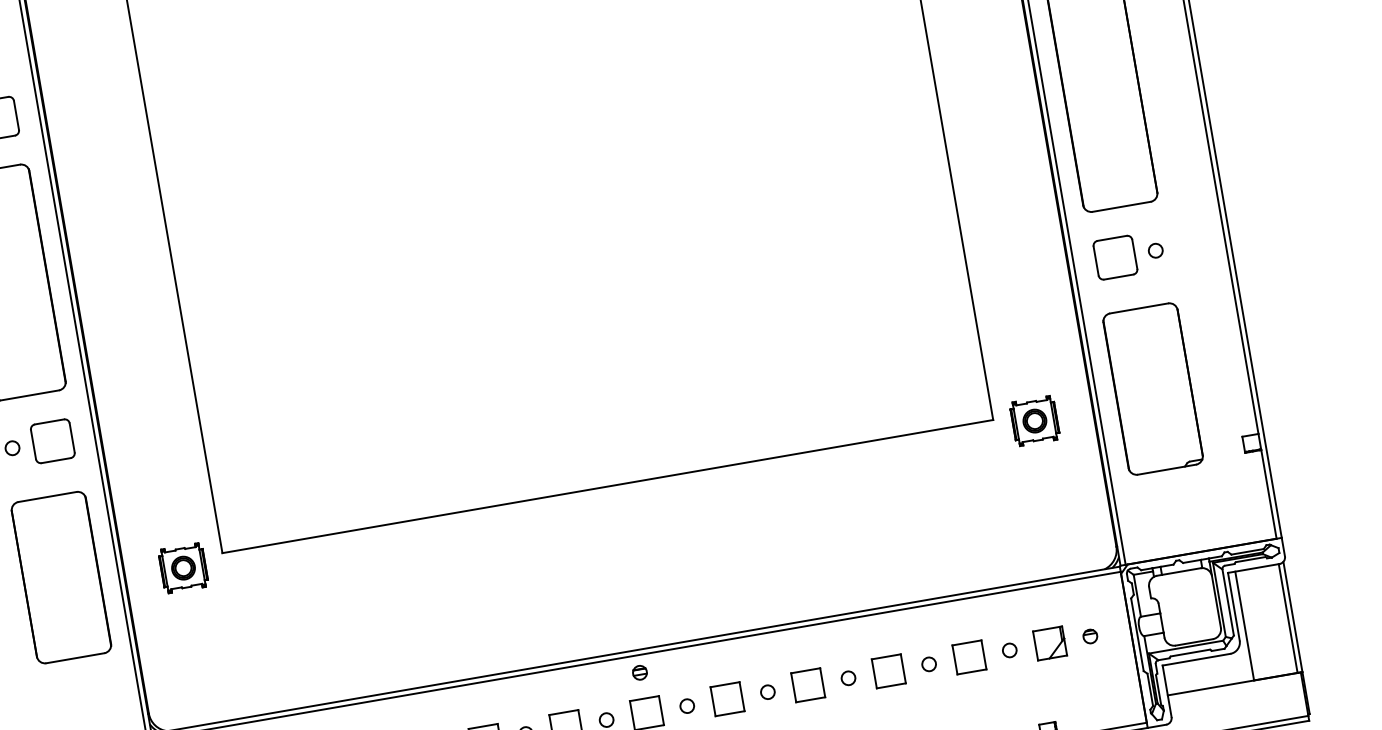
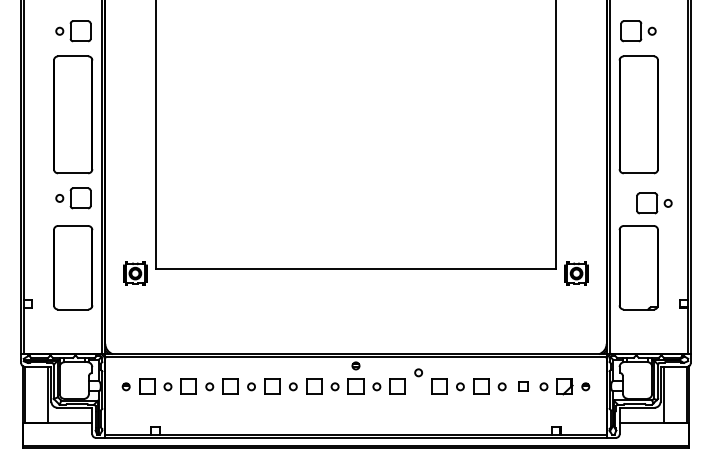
part: (1129, 255) -> (654, 203), moved
part: (970, 656) -> (523, 386), size x0.6
circle: (767, 691) -> (418, 372), moved

